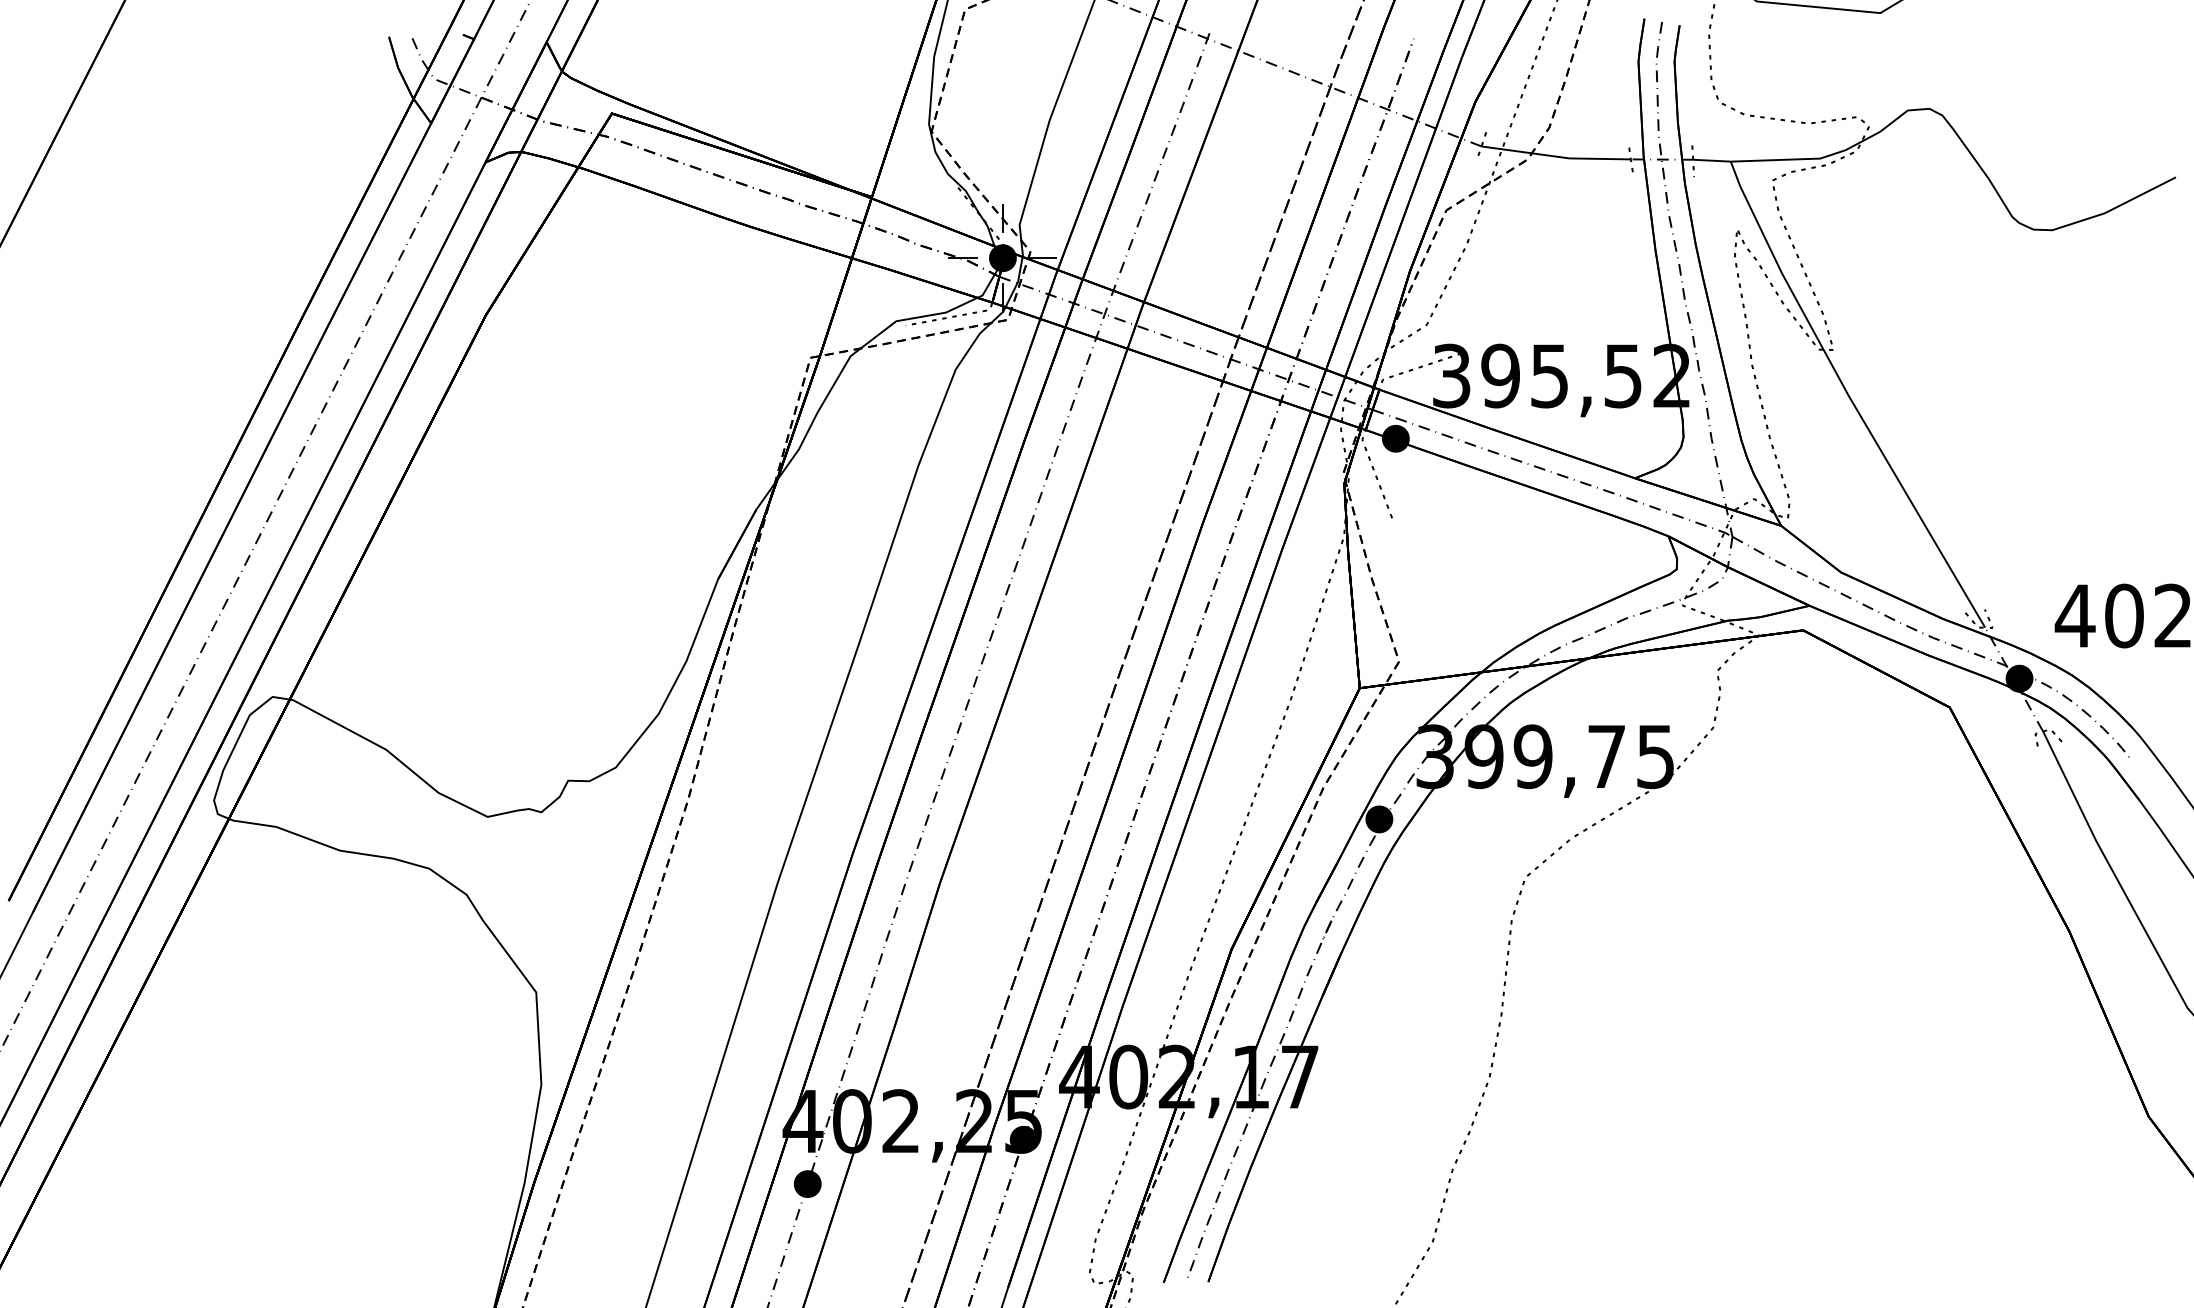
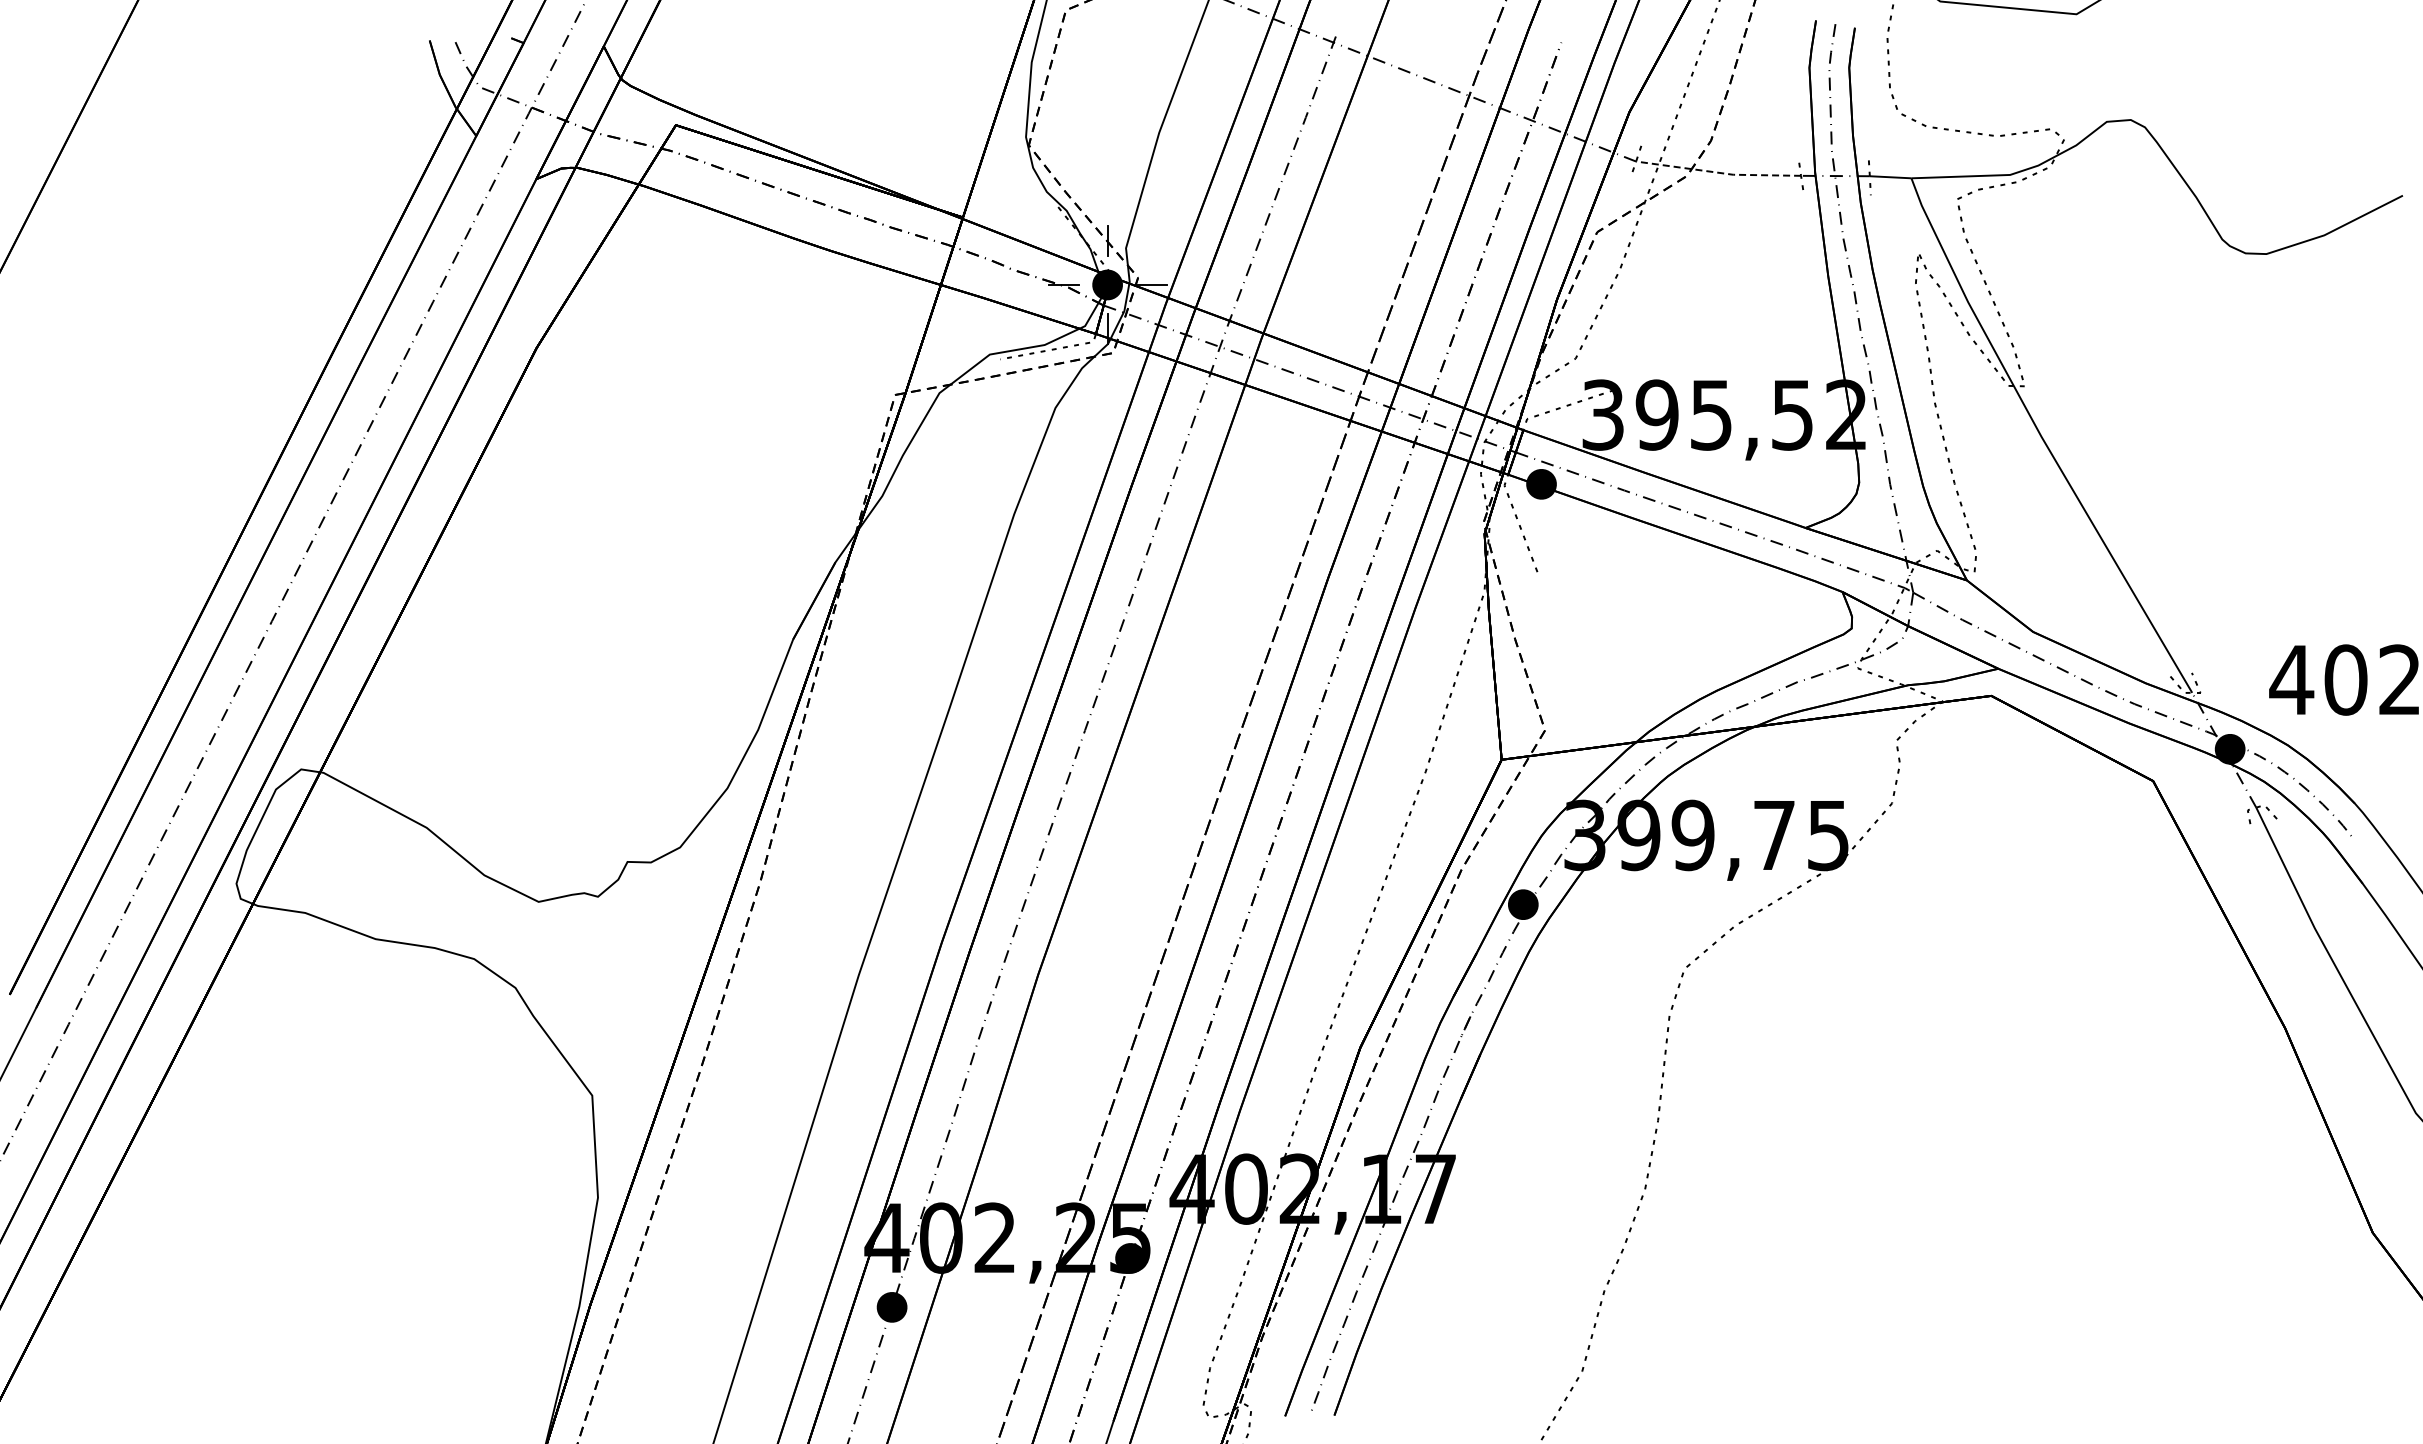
line: (1556, 156) -> (1718, 172), solid -> dashed

